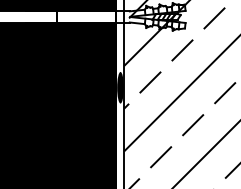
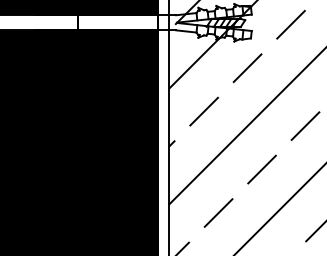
fill: (120, 87) -> (163, 118), removed

